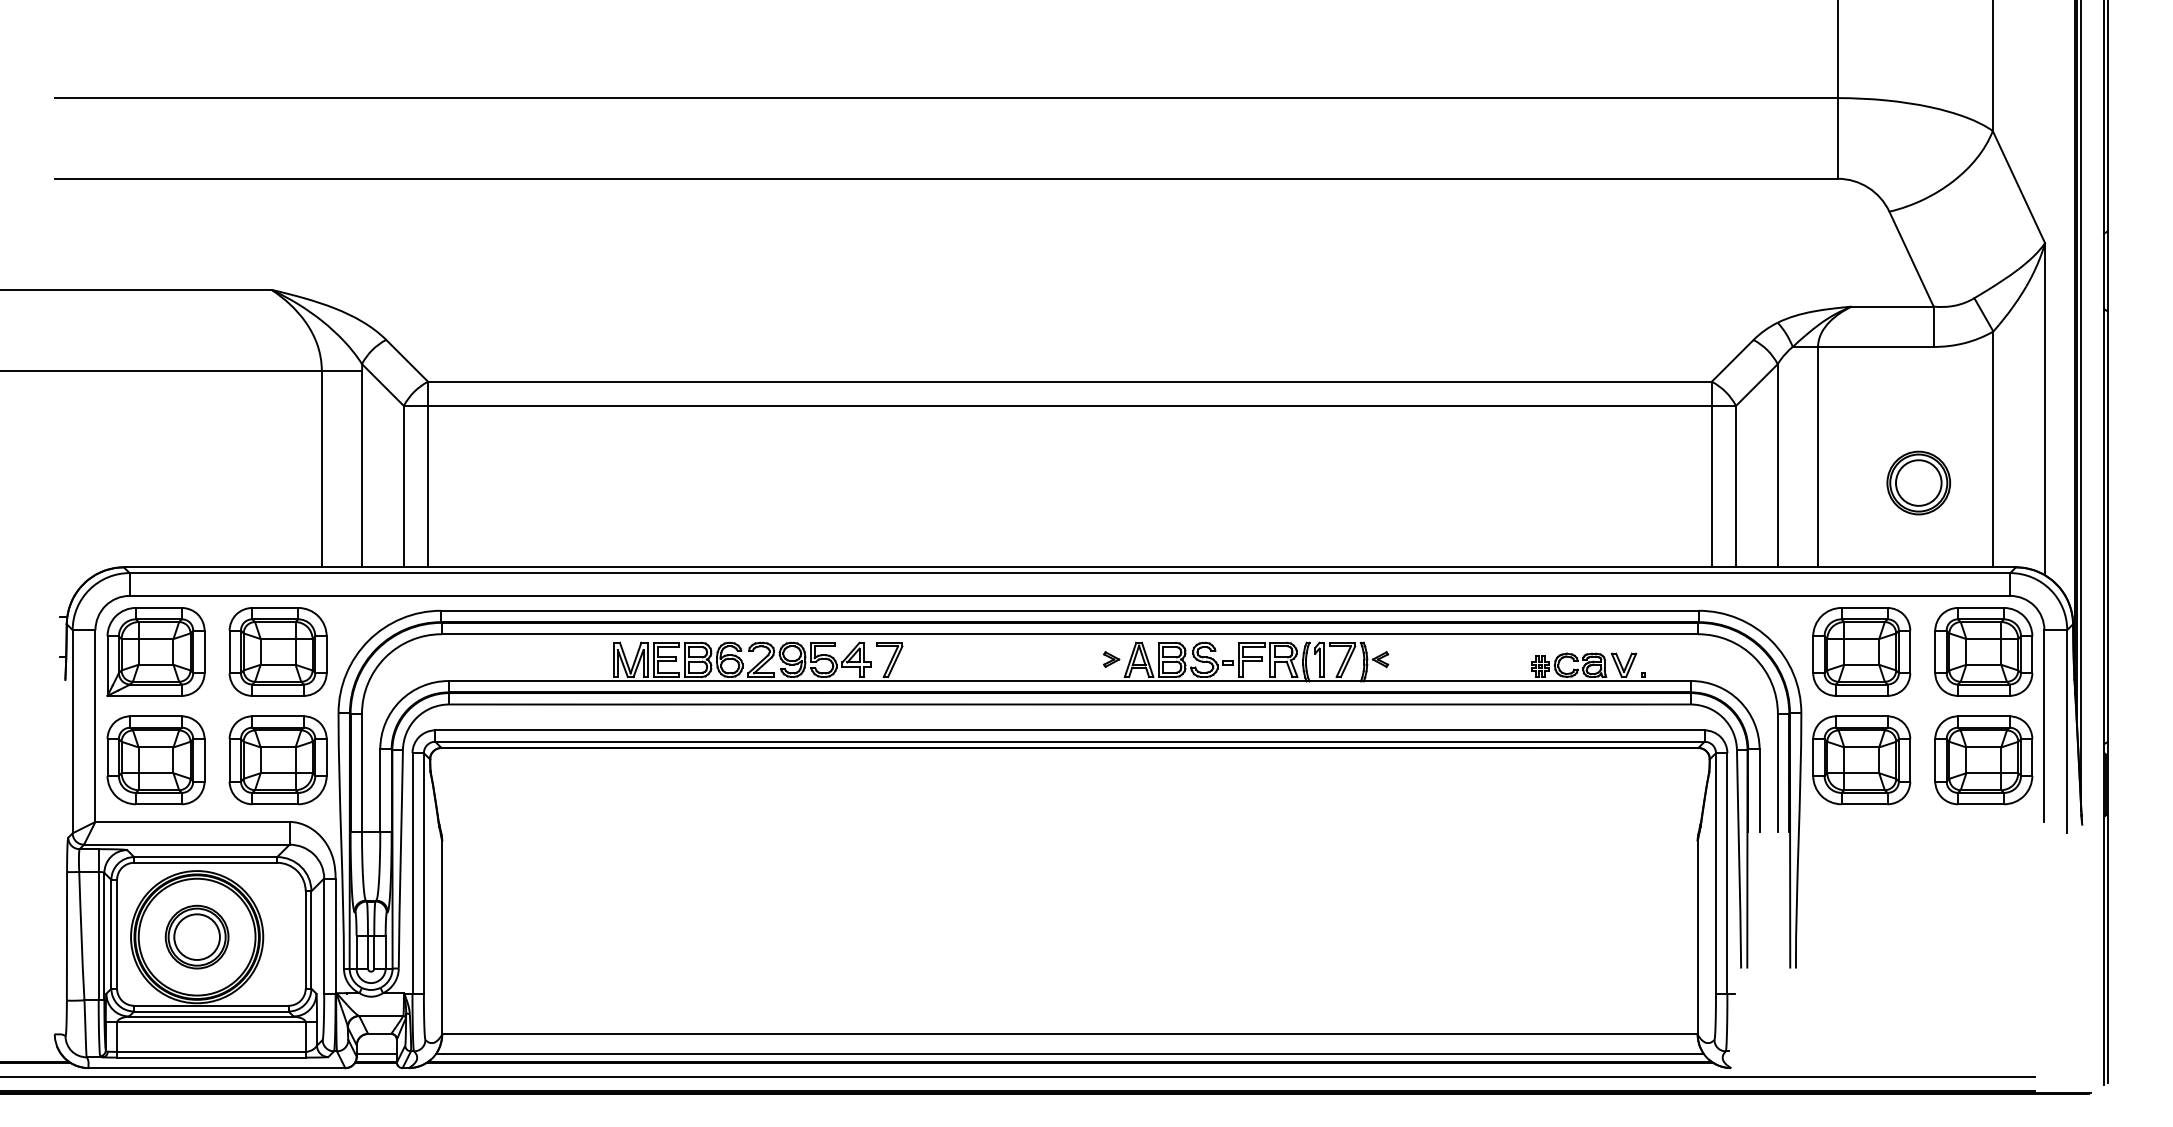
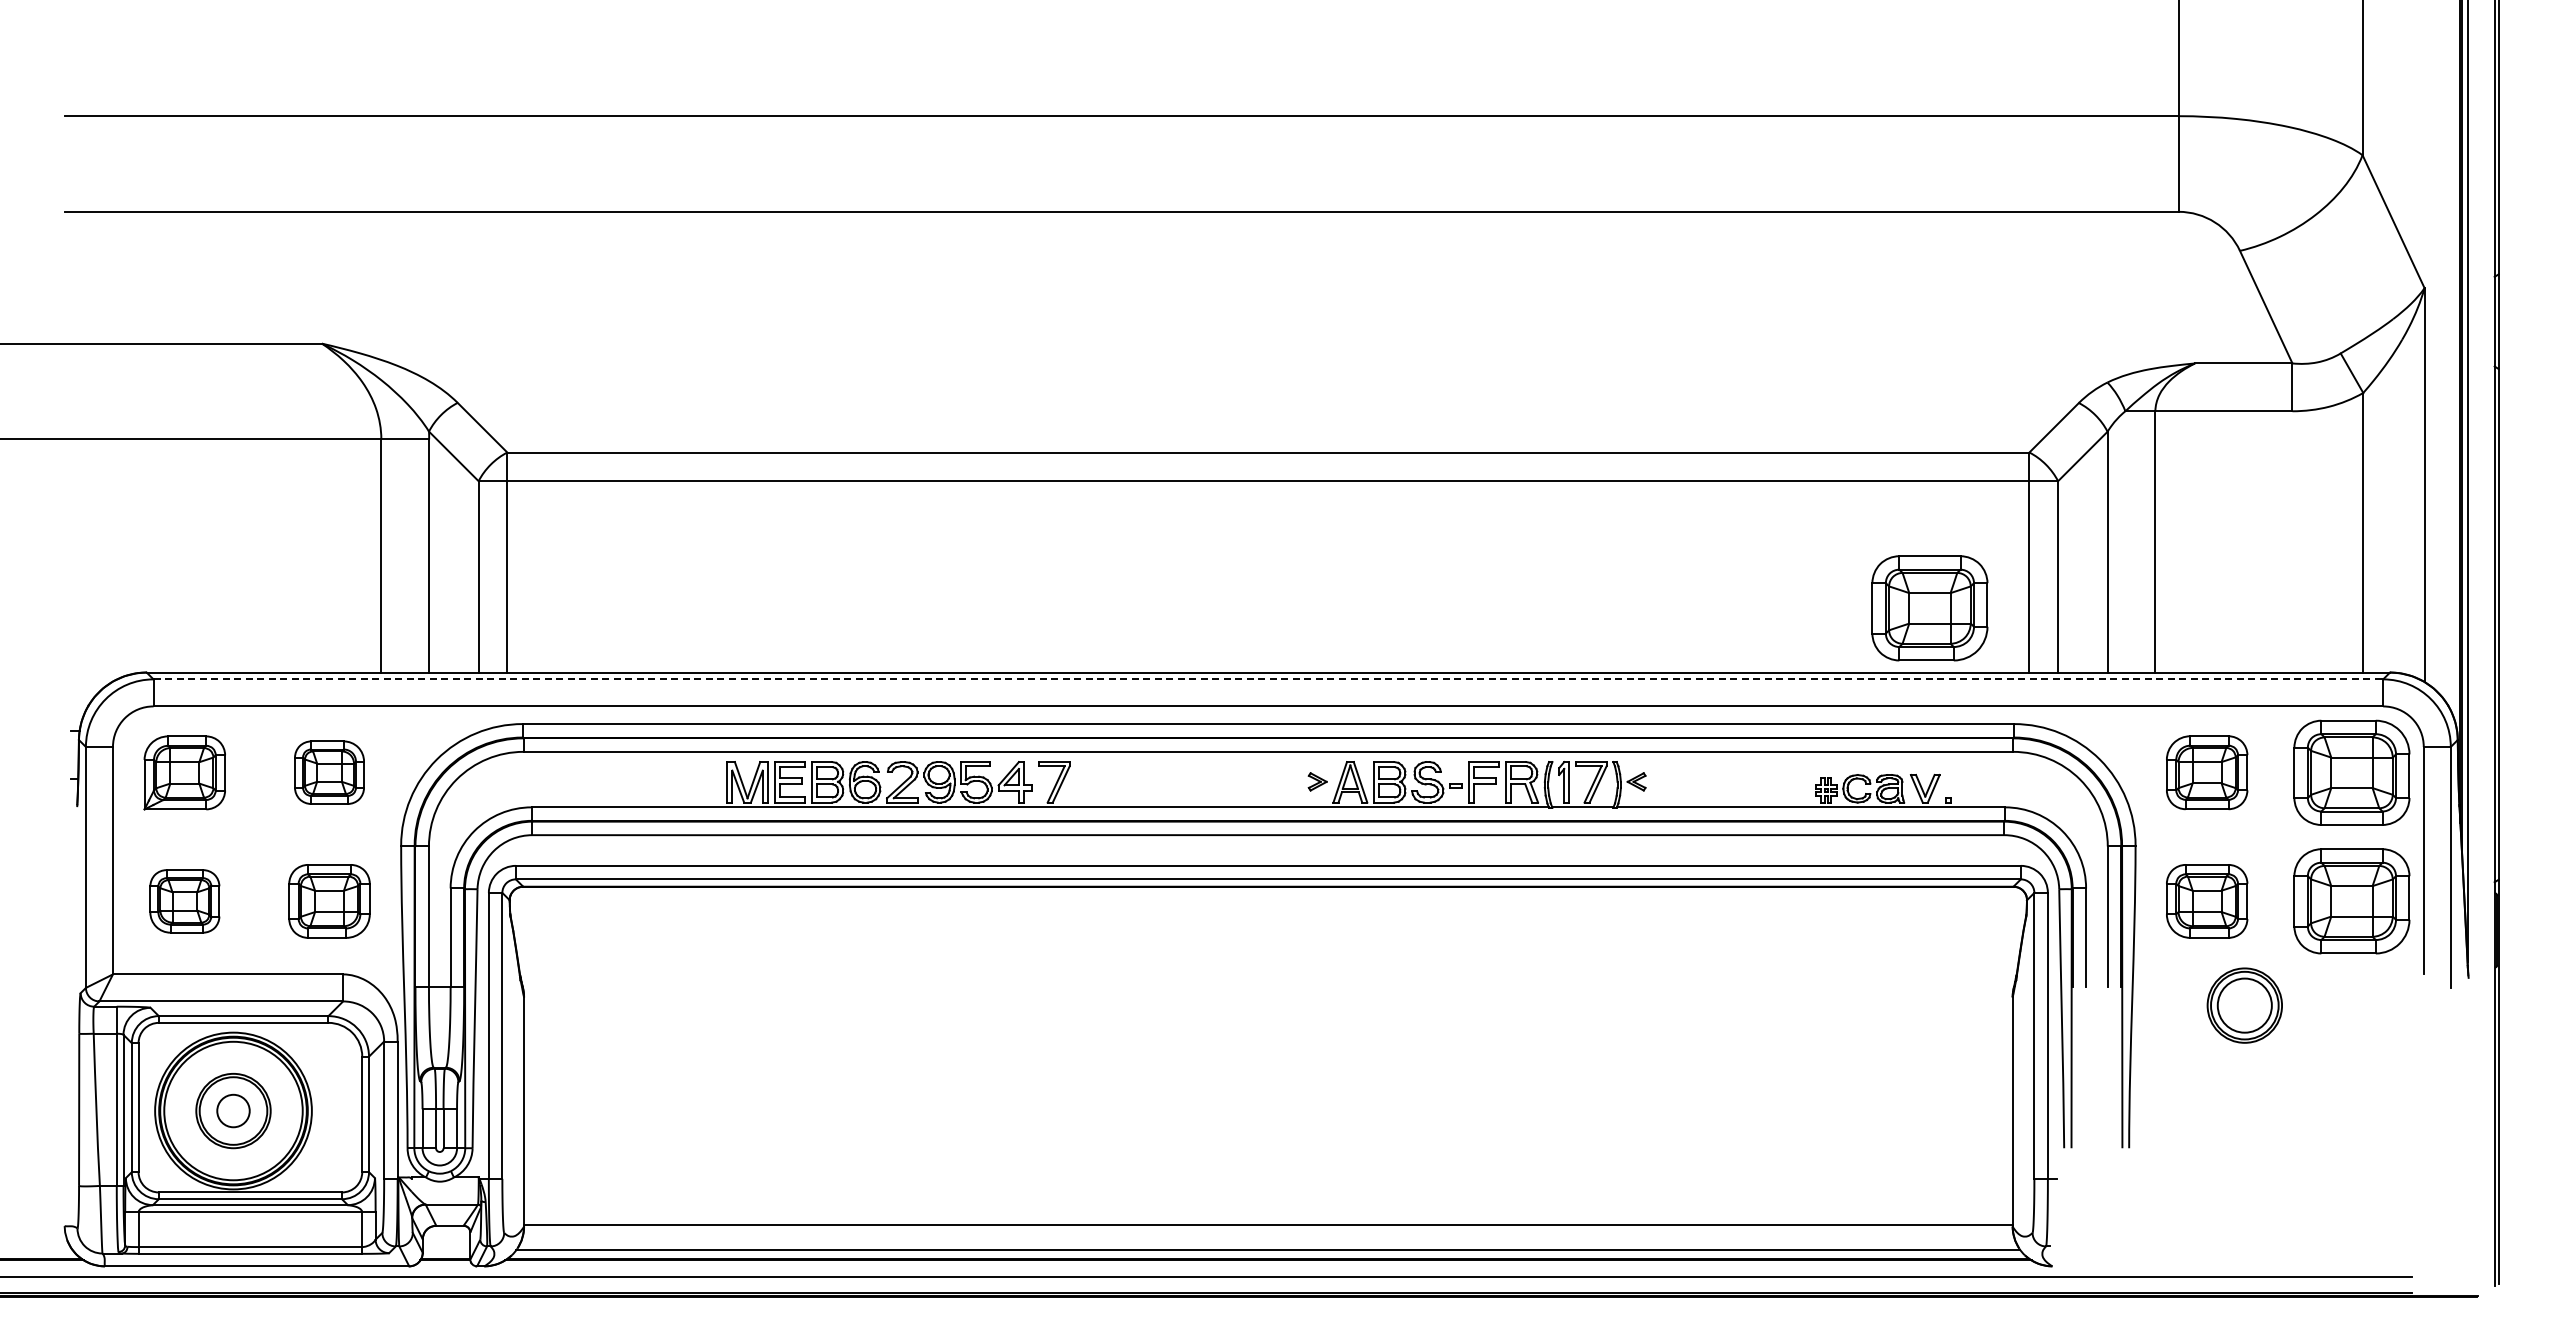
part: (1918, 482) -> (2244, 1005), moved
part: (1627, 513) -> (1929, 608), added
line: (1070, 573) -> (1268, 679), solid -> dashed
part: (155, 651) -> (184, 772), size x0.7
part: (278, 651) -> (329, 772), size x0.6
part: (1861, 651) -> (2206, 772), size x0.7
part: (155, 760) -> (184, 901), size x0.6
part: (278, 760) -> (329, 901), size x0.7
part: (1861, 760) -> (2206, 901), size x0.7
circle: (197, 936) -> (233, 1110), size x0.6
line: (376, 1053) -> (446, 1249), removed

